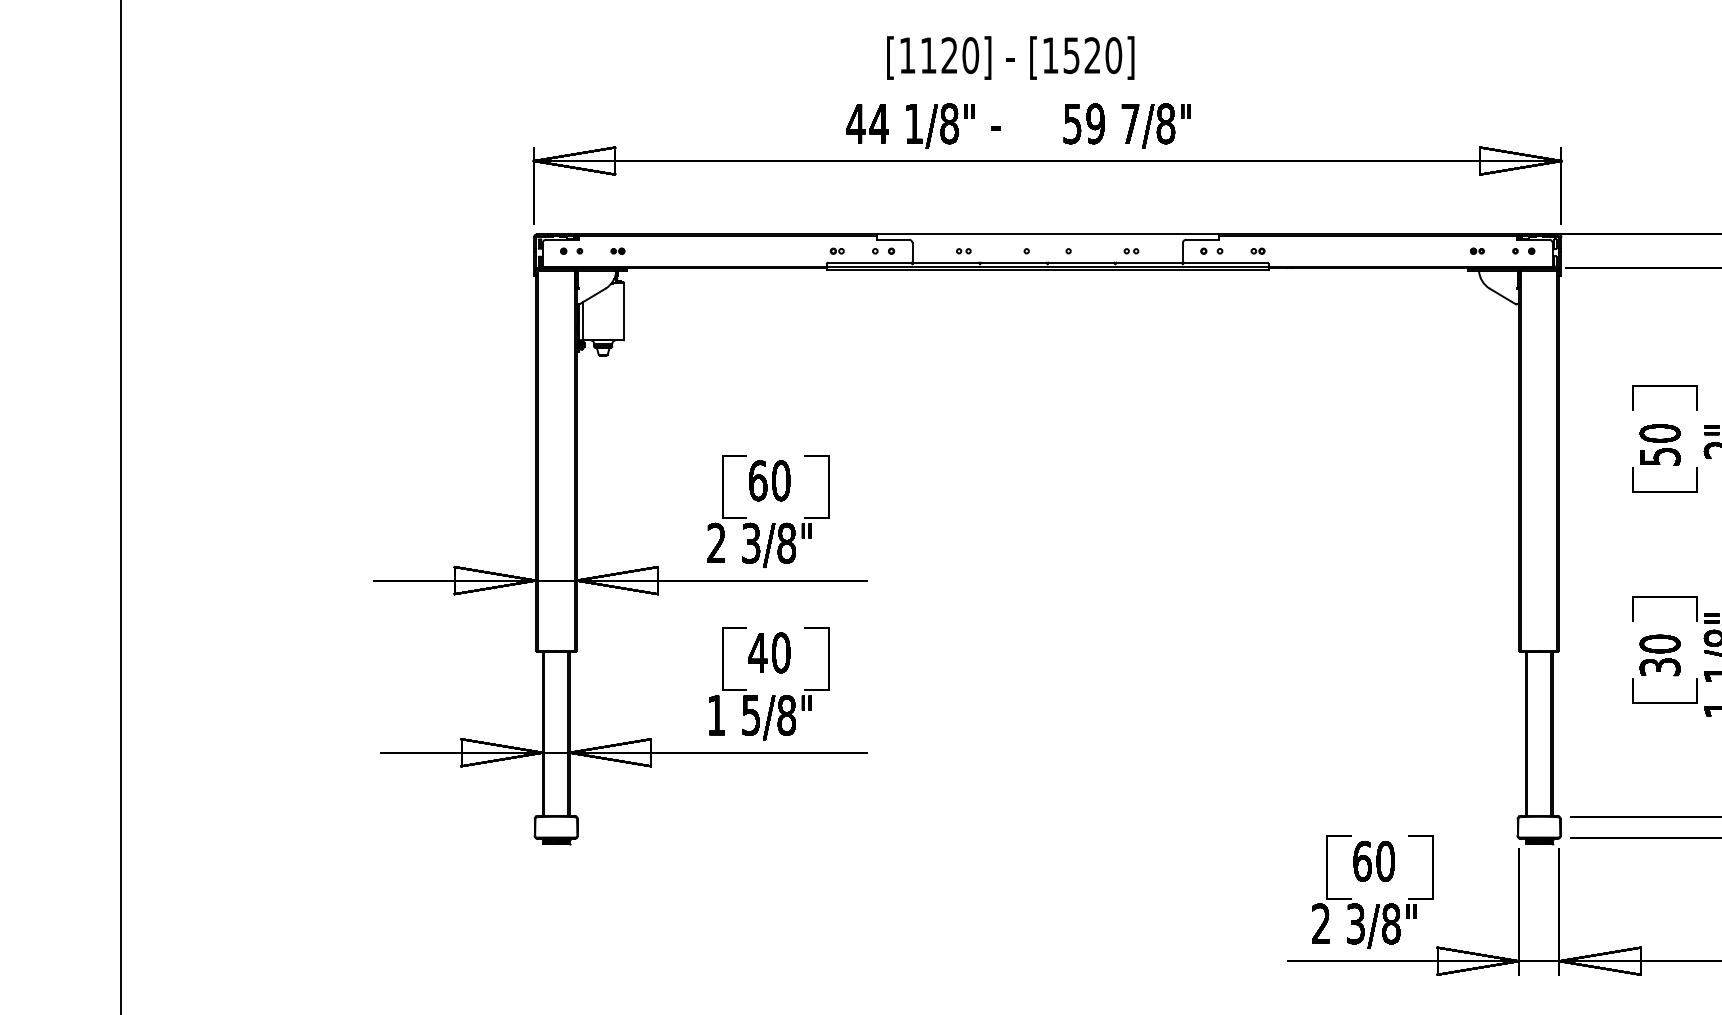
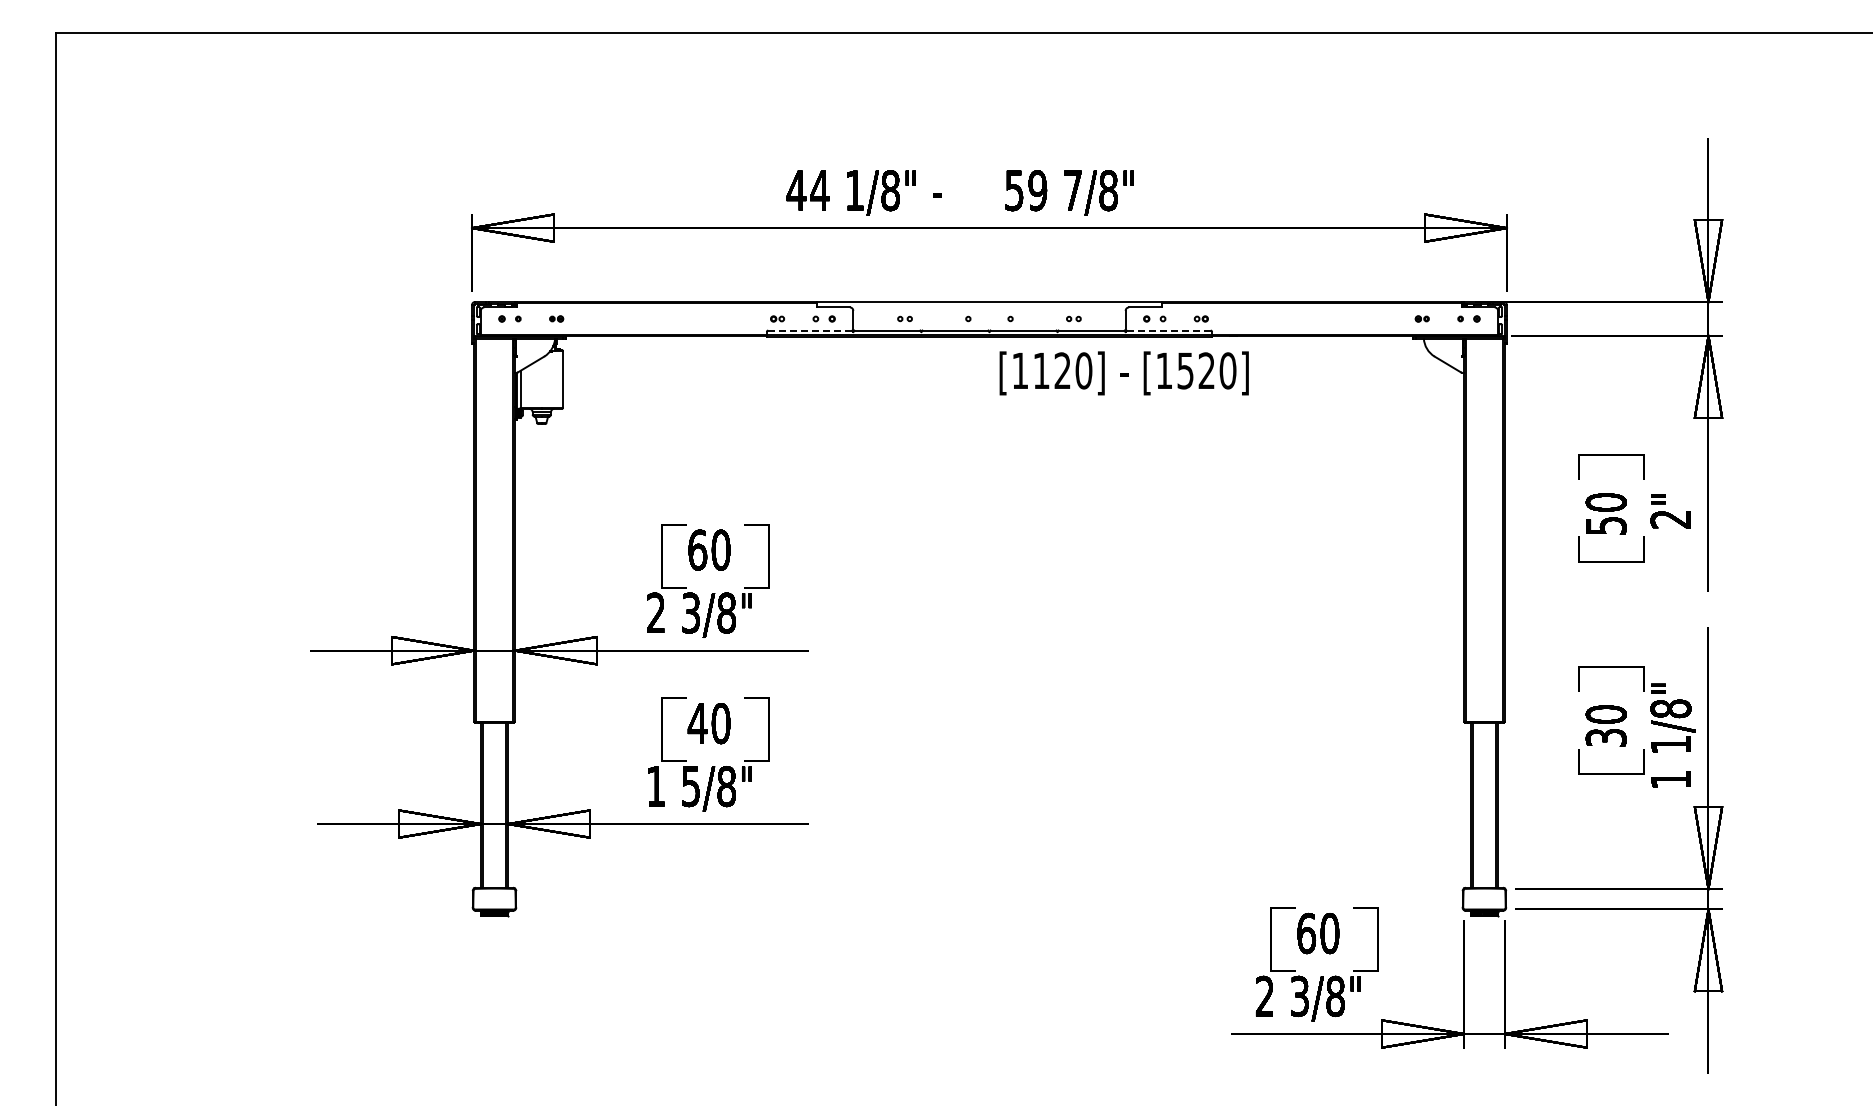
text: (1009, 58) -> (1123, 373), moved
line: (869, 262) -> (810, 330), solid -> dashed
line: (1226, 262) -> (1169, 330), solid -> dashed

